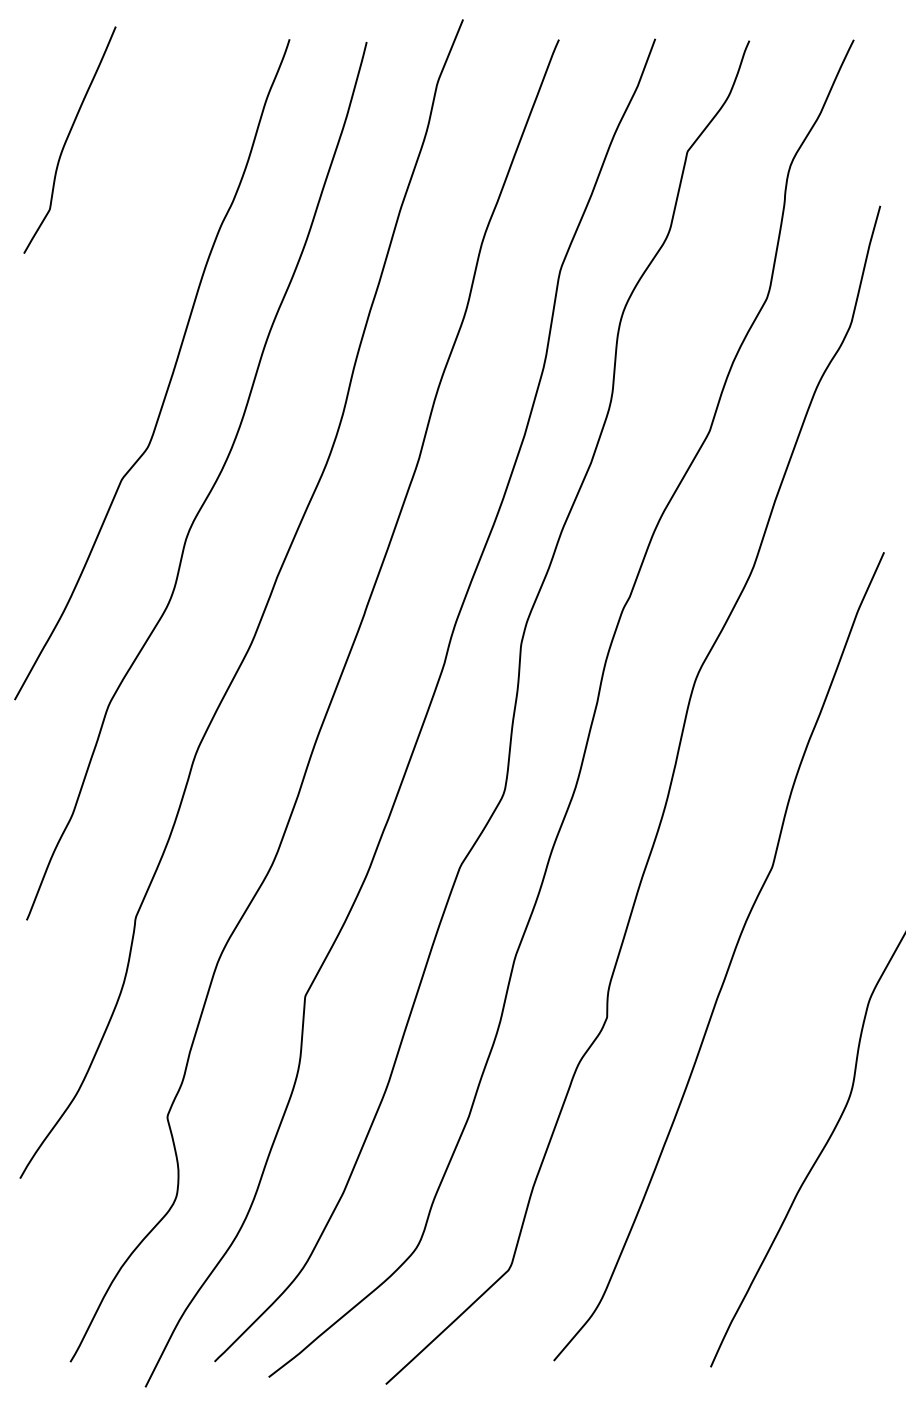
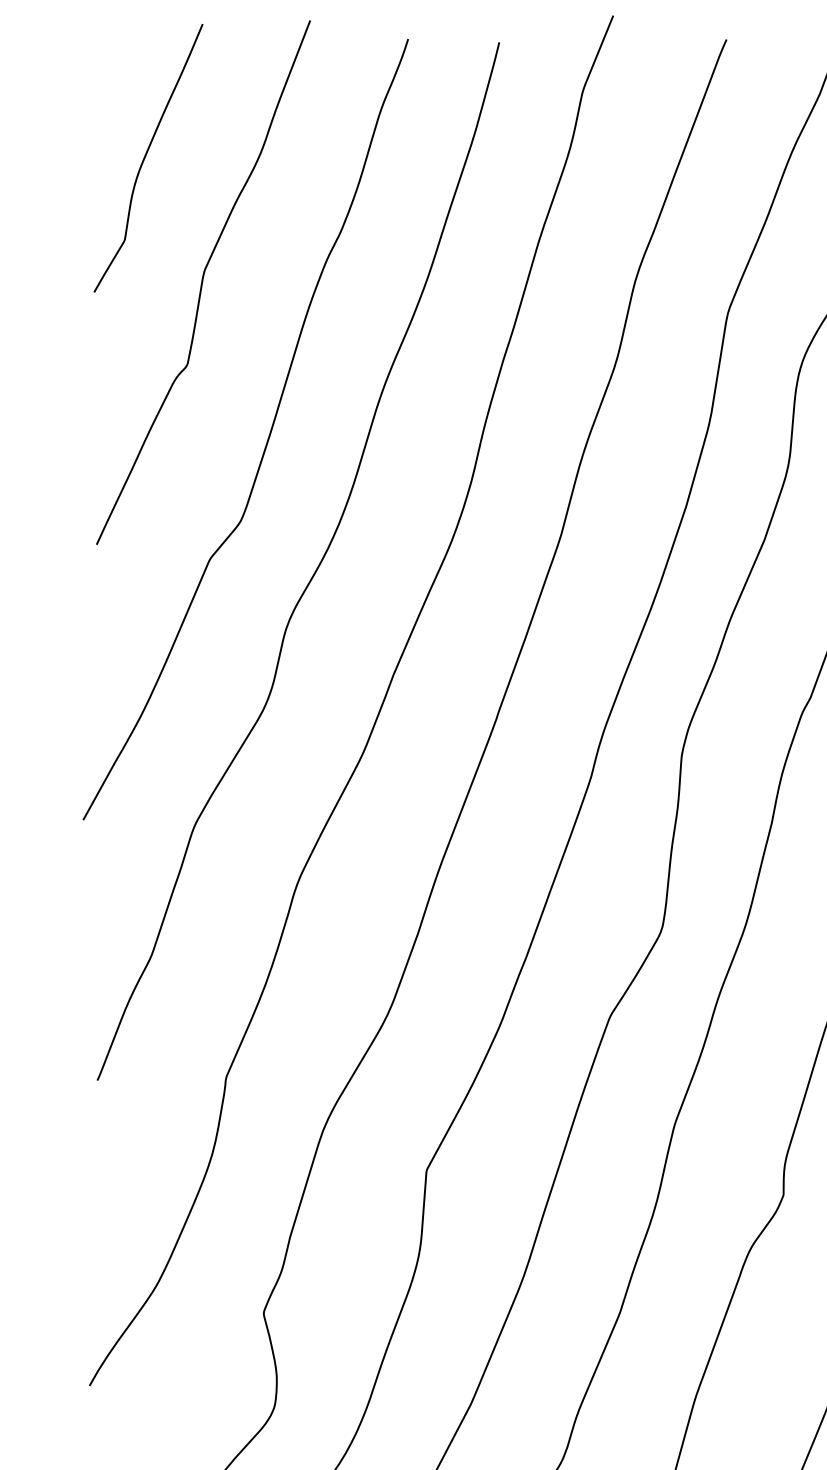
curve: (116, 245) -> (203, 282), added

